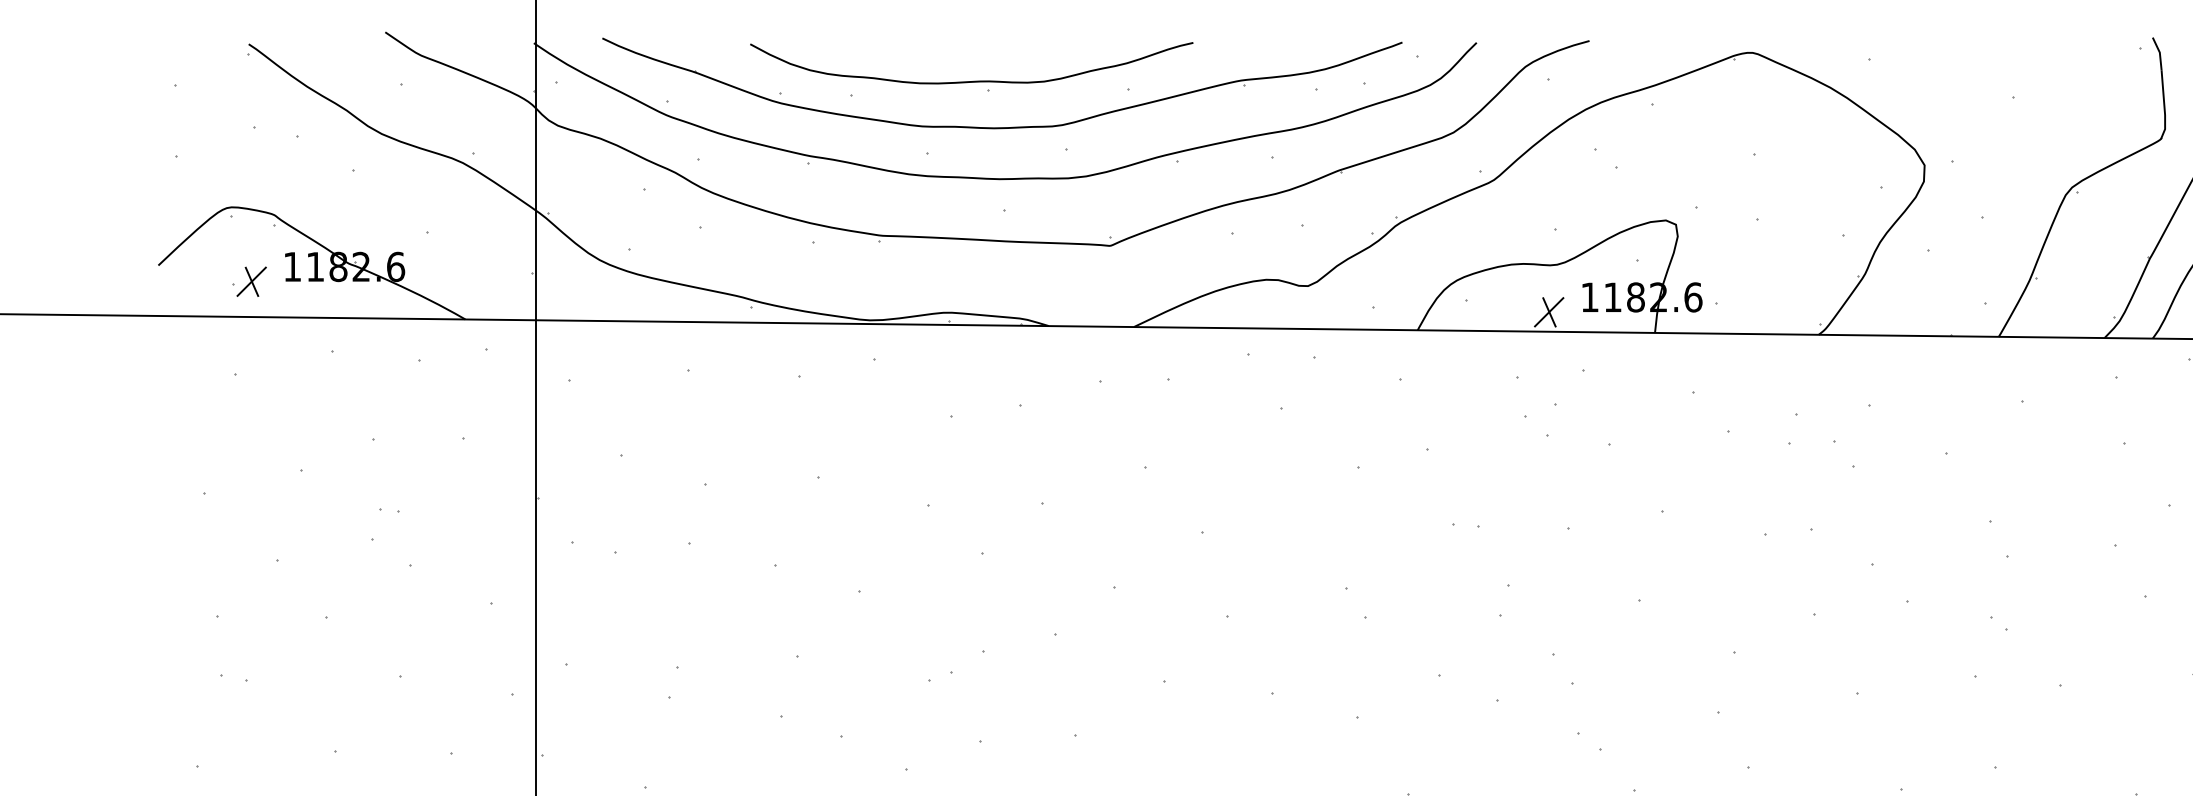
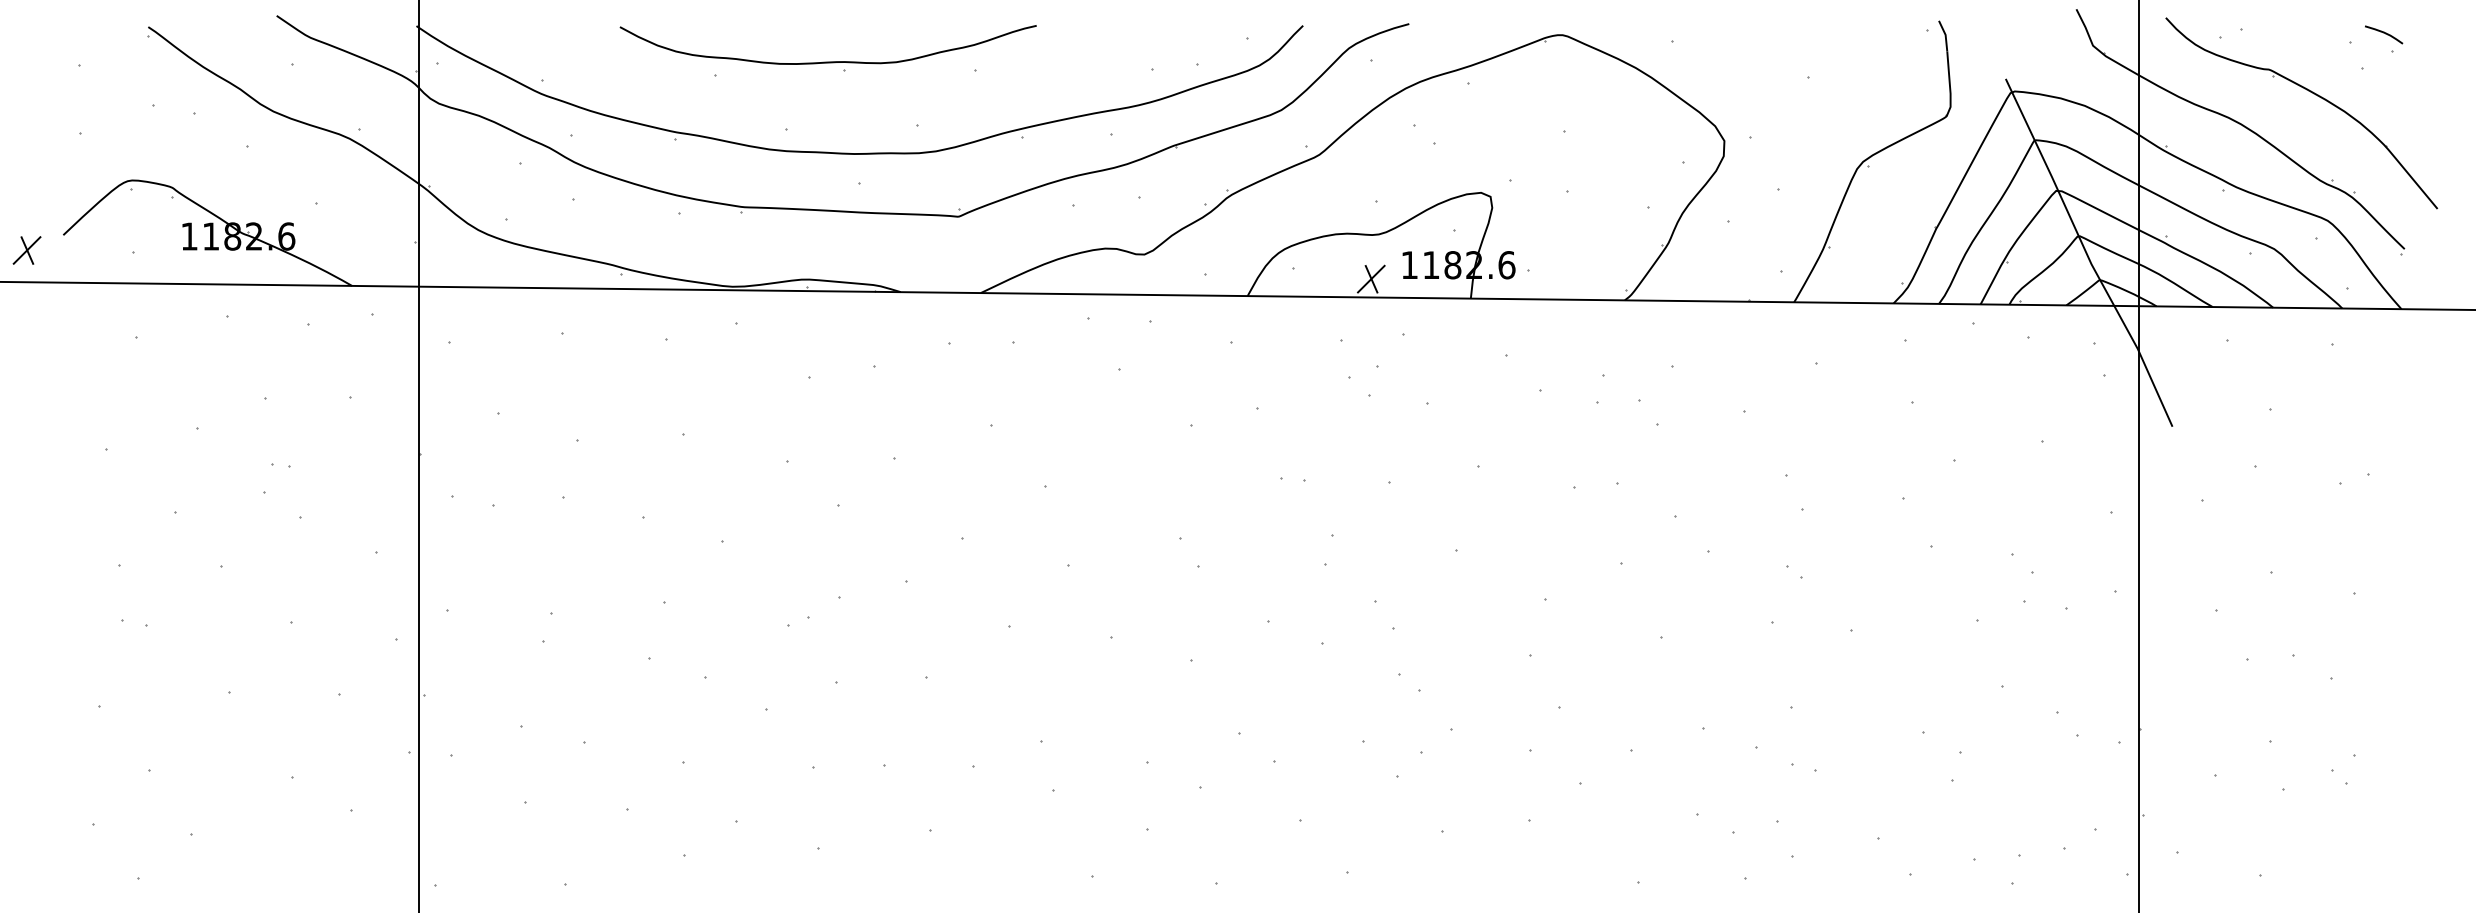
part: (1010, 126) -> (864, 104), removed
part: (251, 281) -> (26, 250), moved

